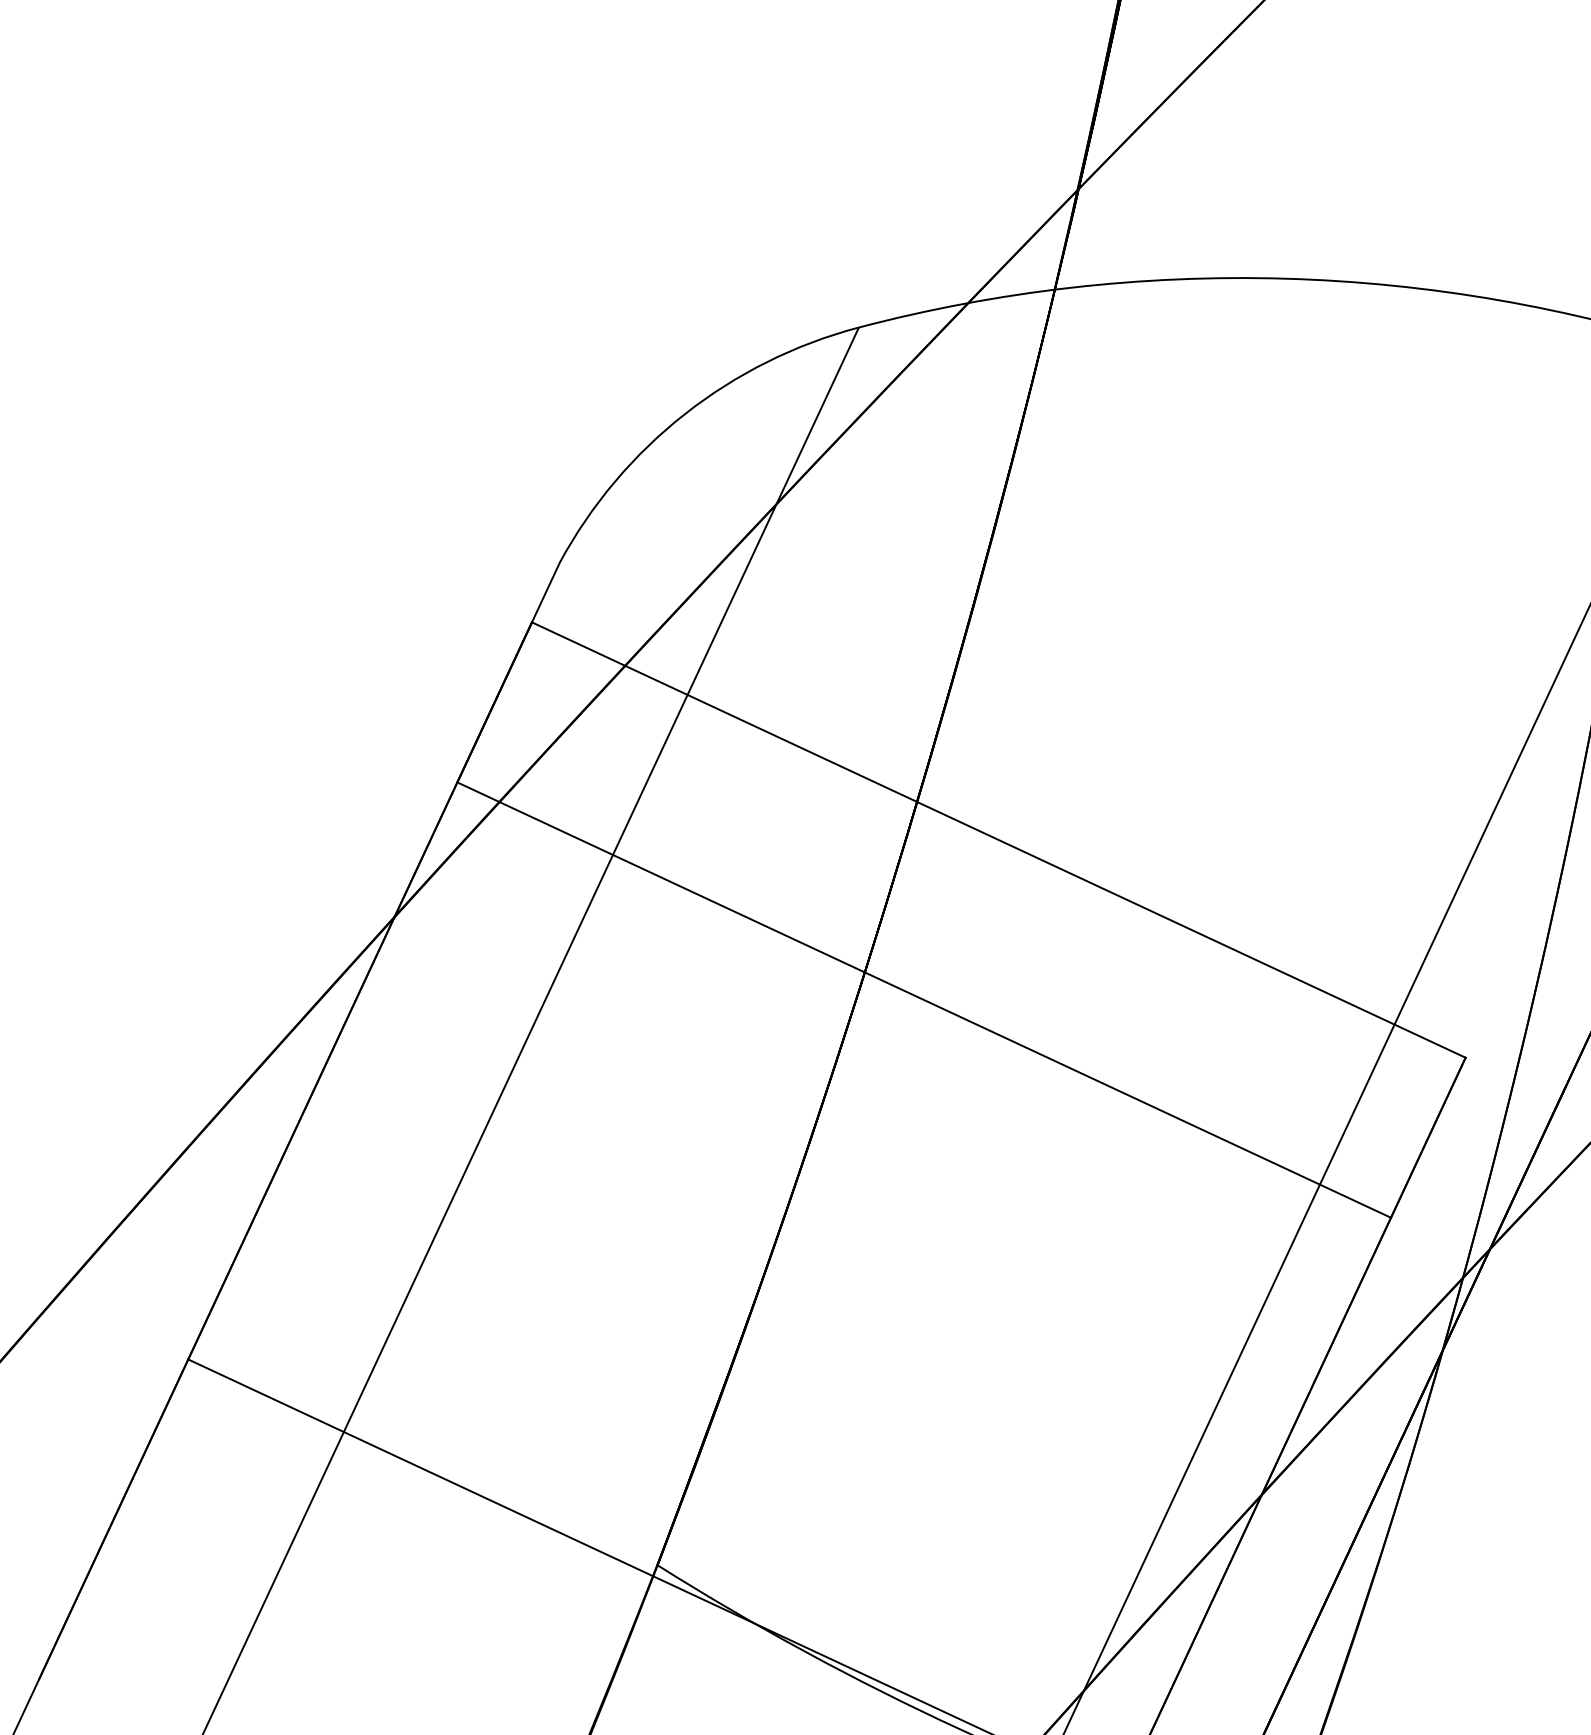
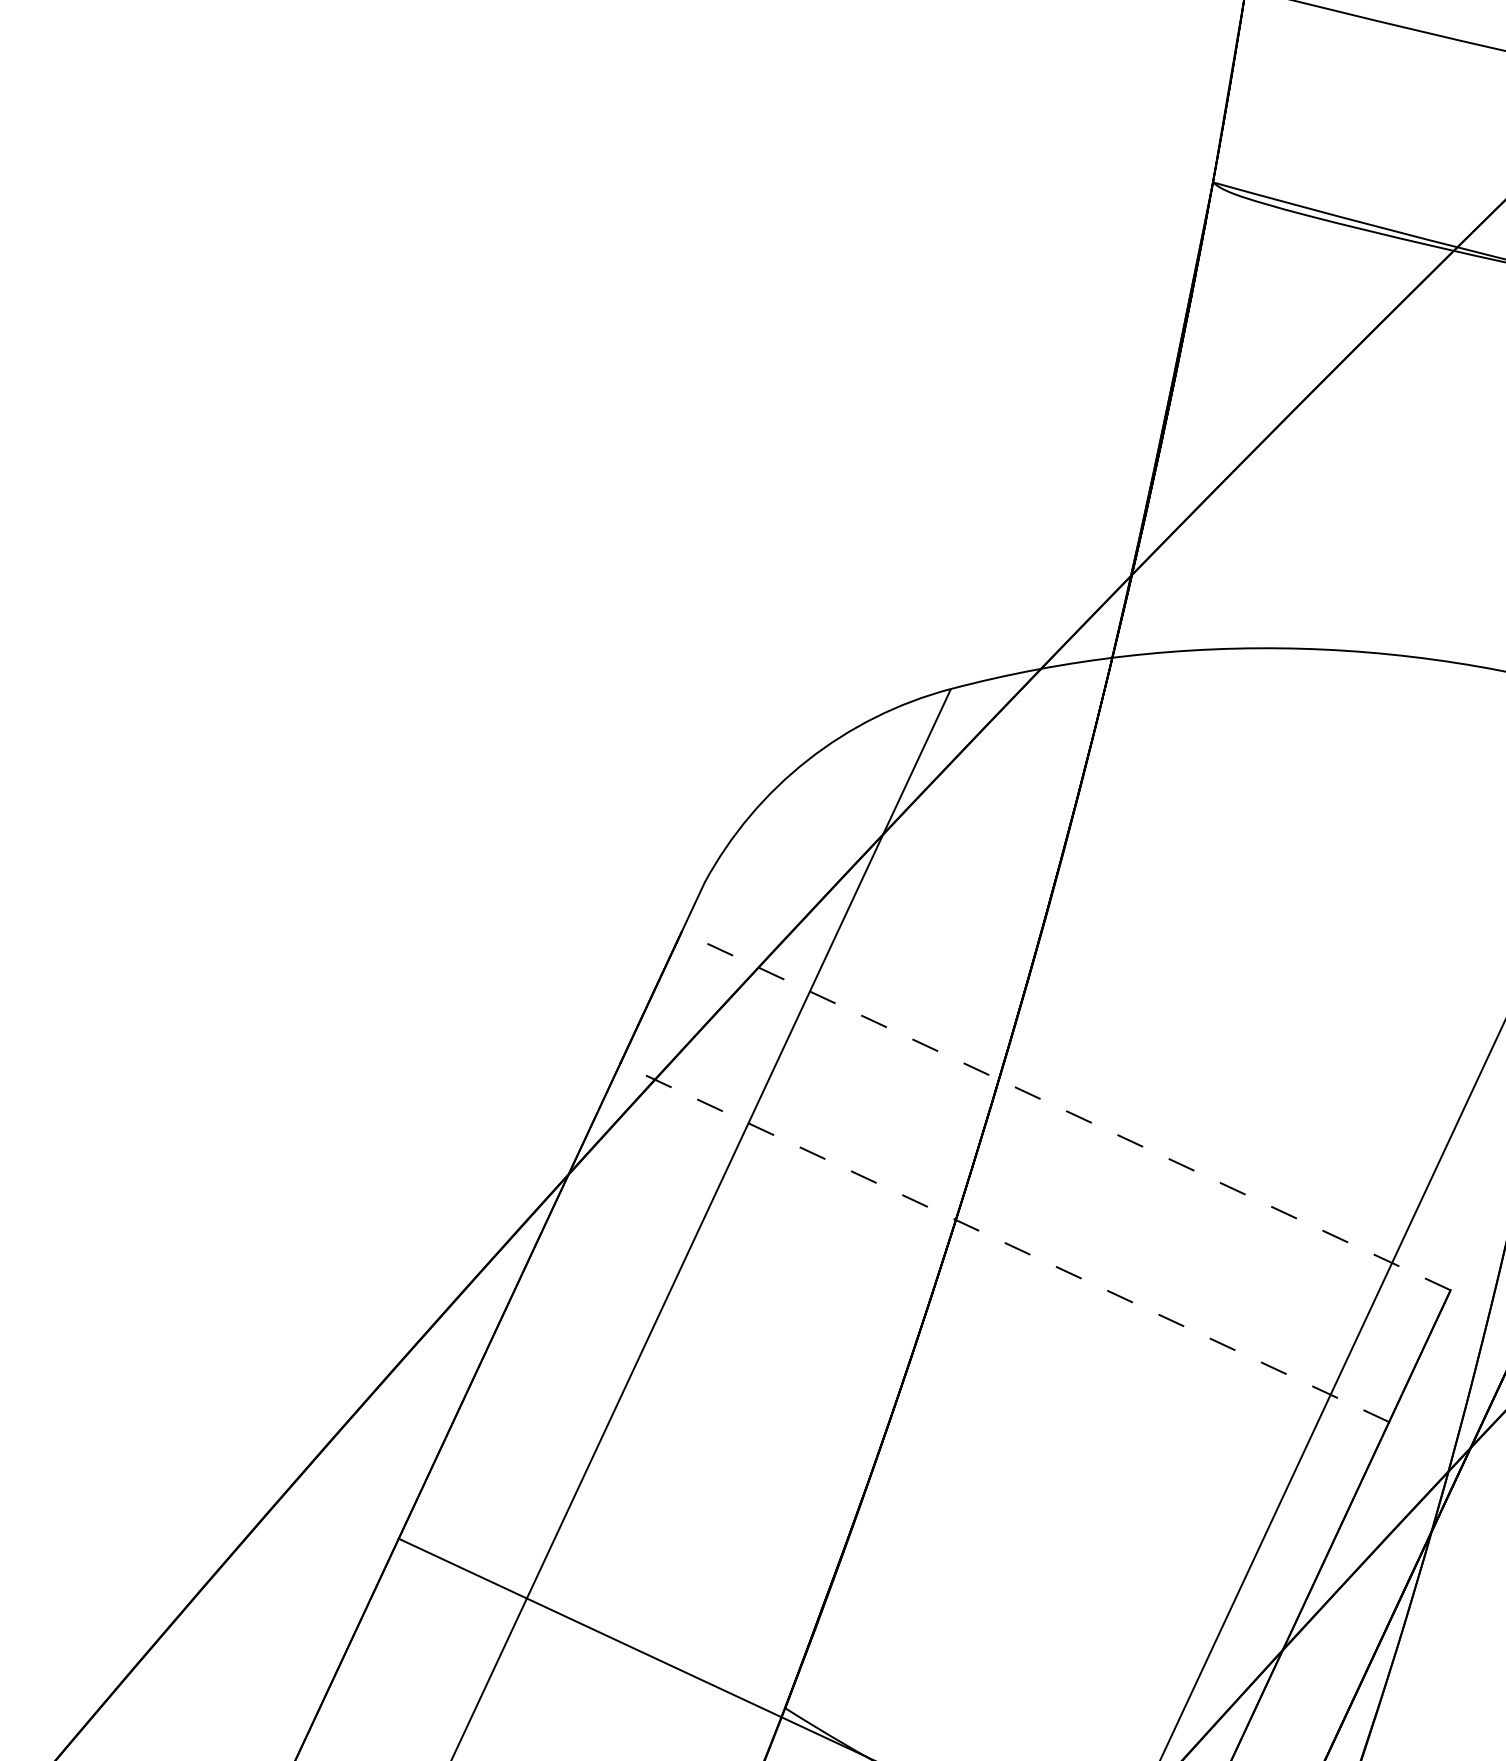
line: (997, 839) -> (1065, 1110), solid -> dashed
line: (923, 999) -> (1004, 1242), solid -> dashed

